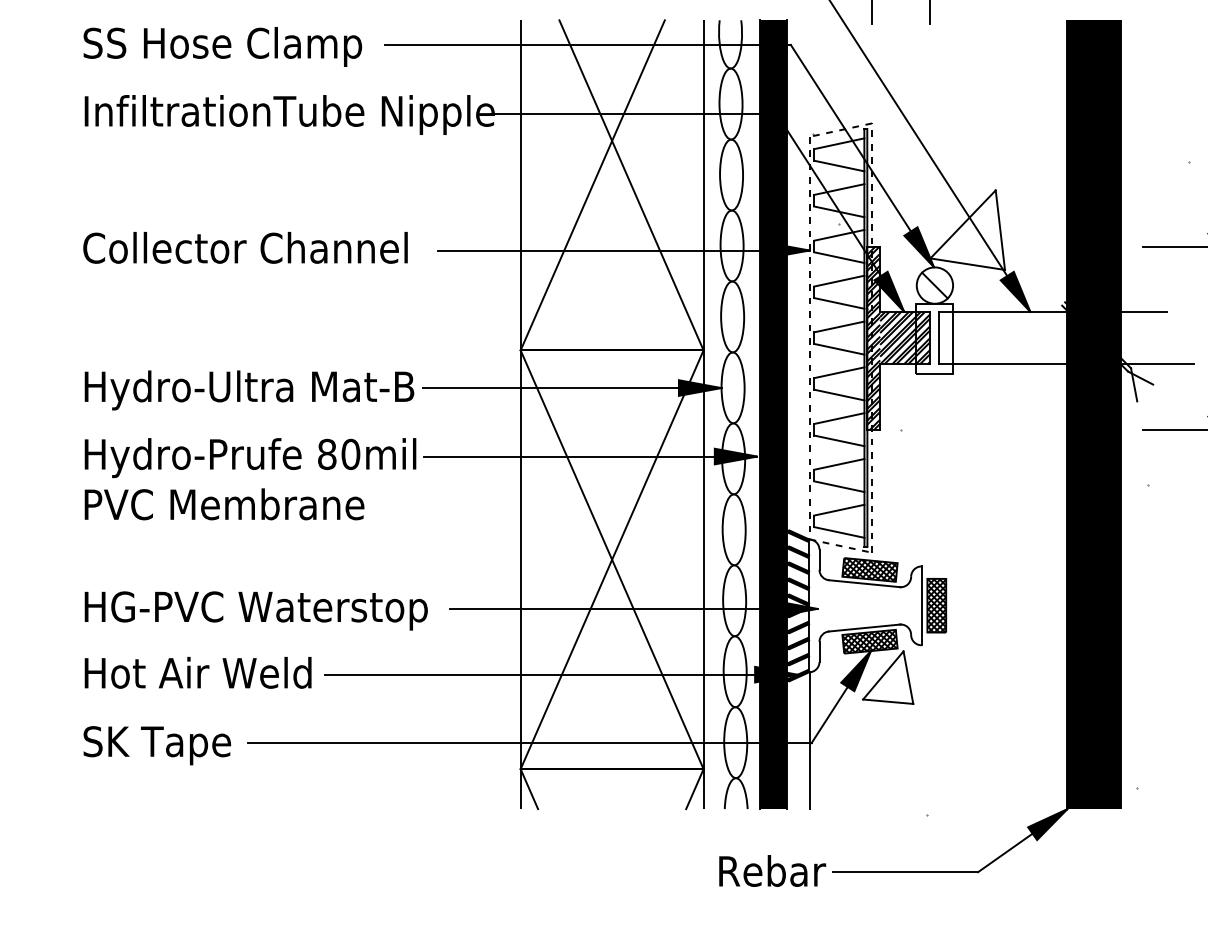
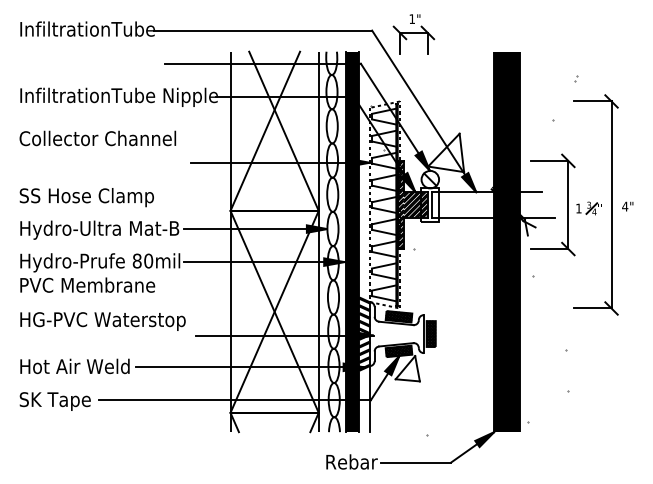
text: (221, 46) -> (86, 197), moved
text: (244, 247) -> (97, 138), moved
text: (255, 610) -> (102, 321), moved

